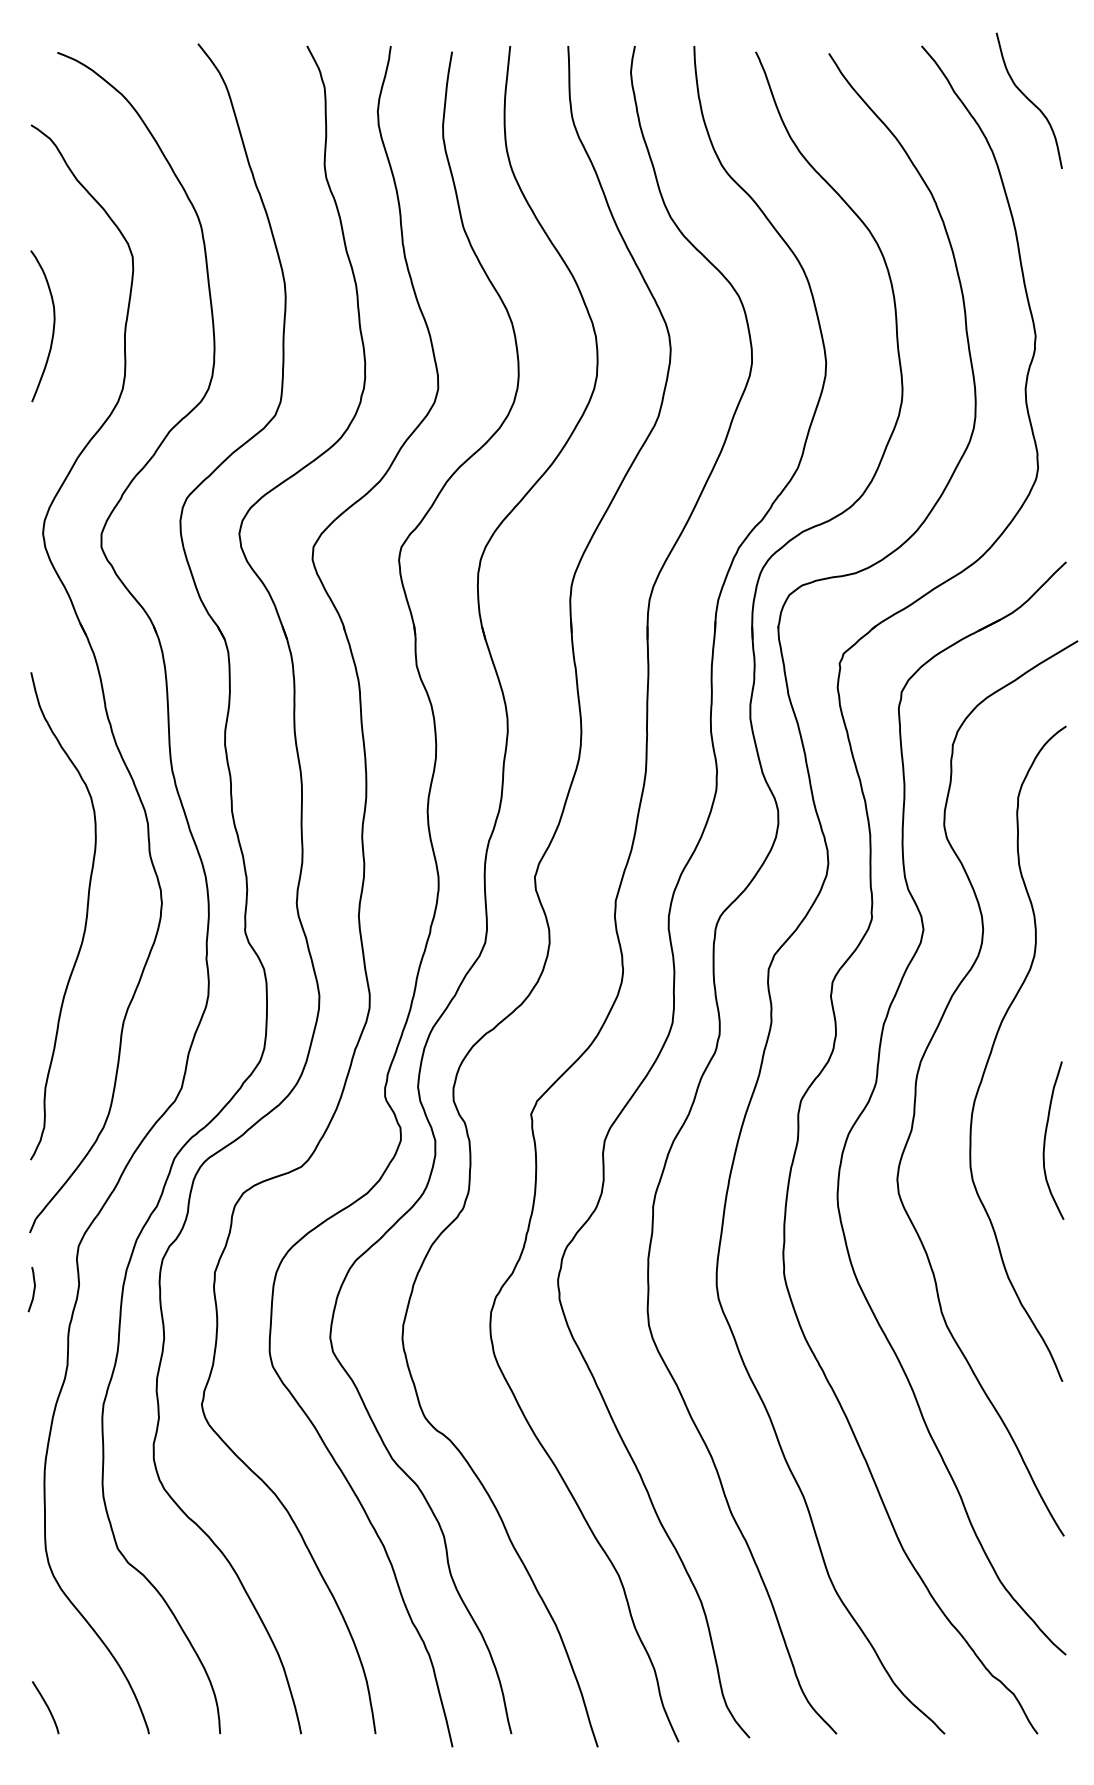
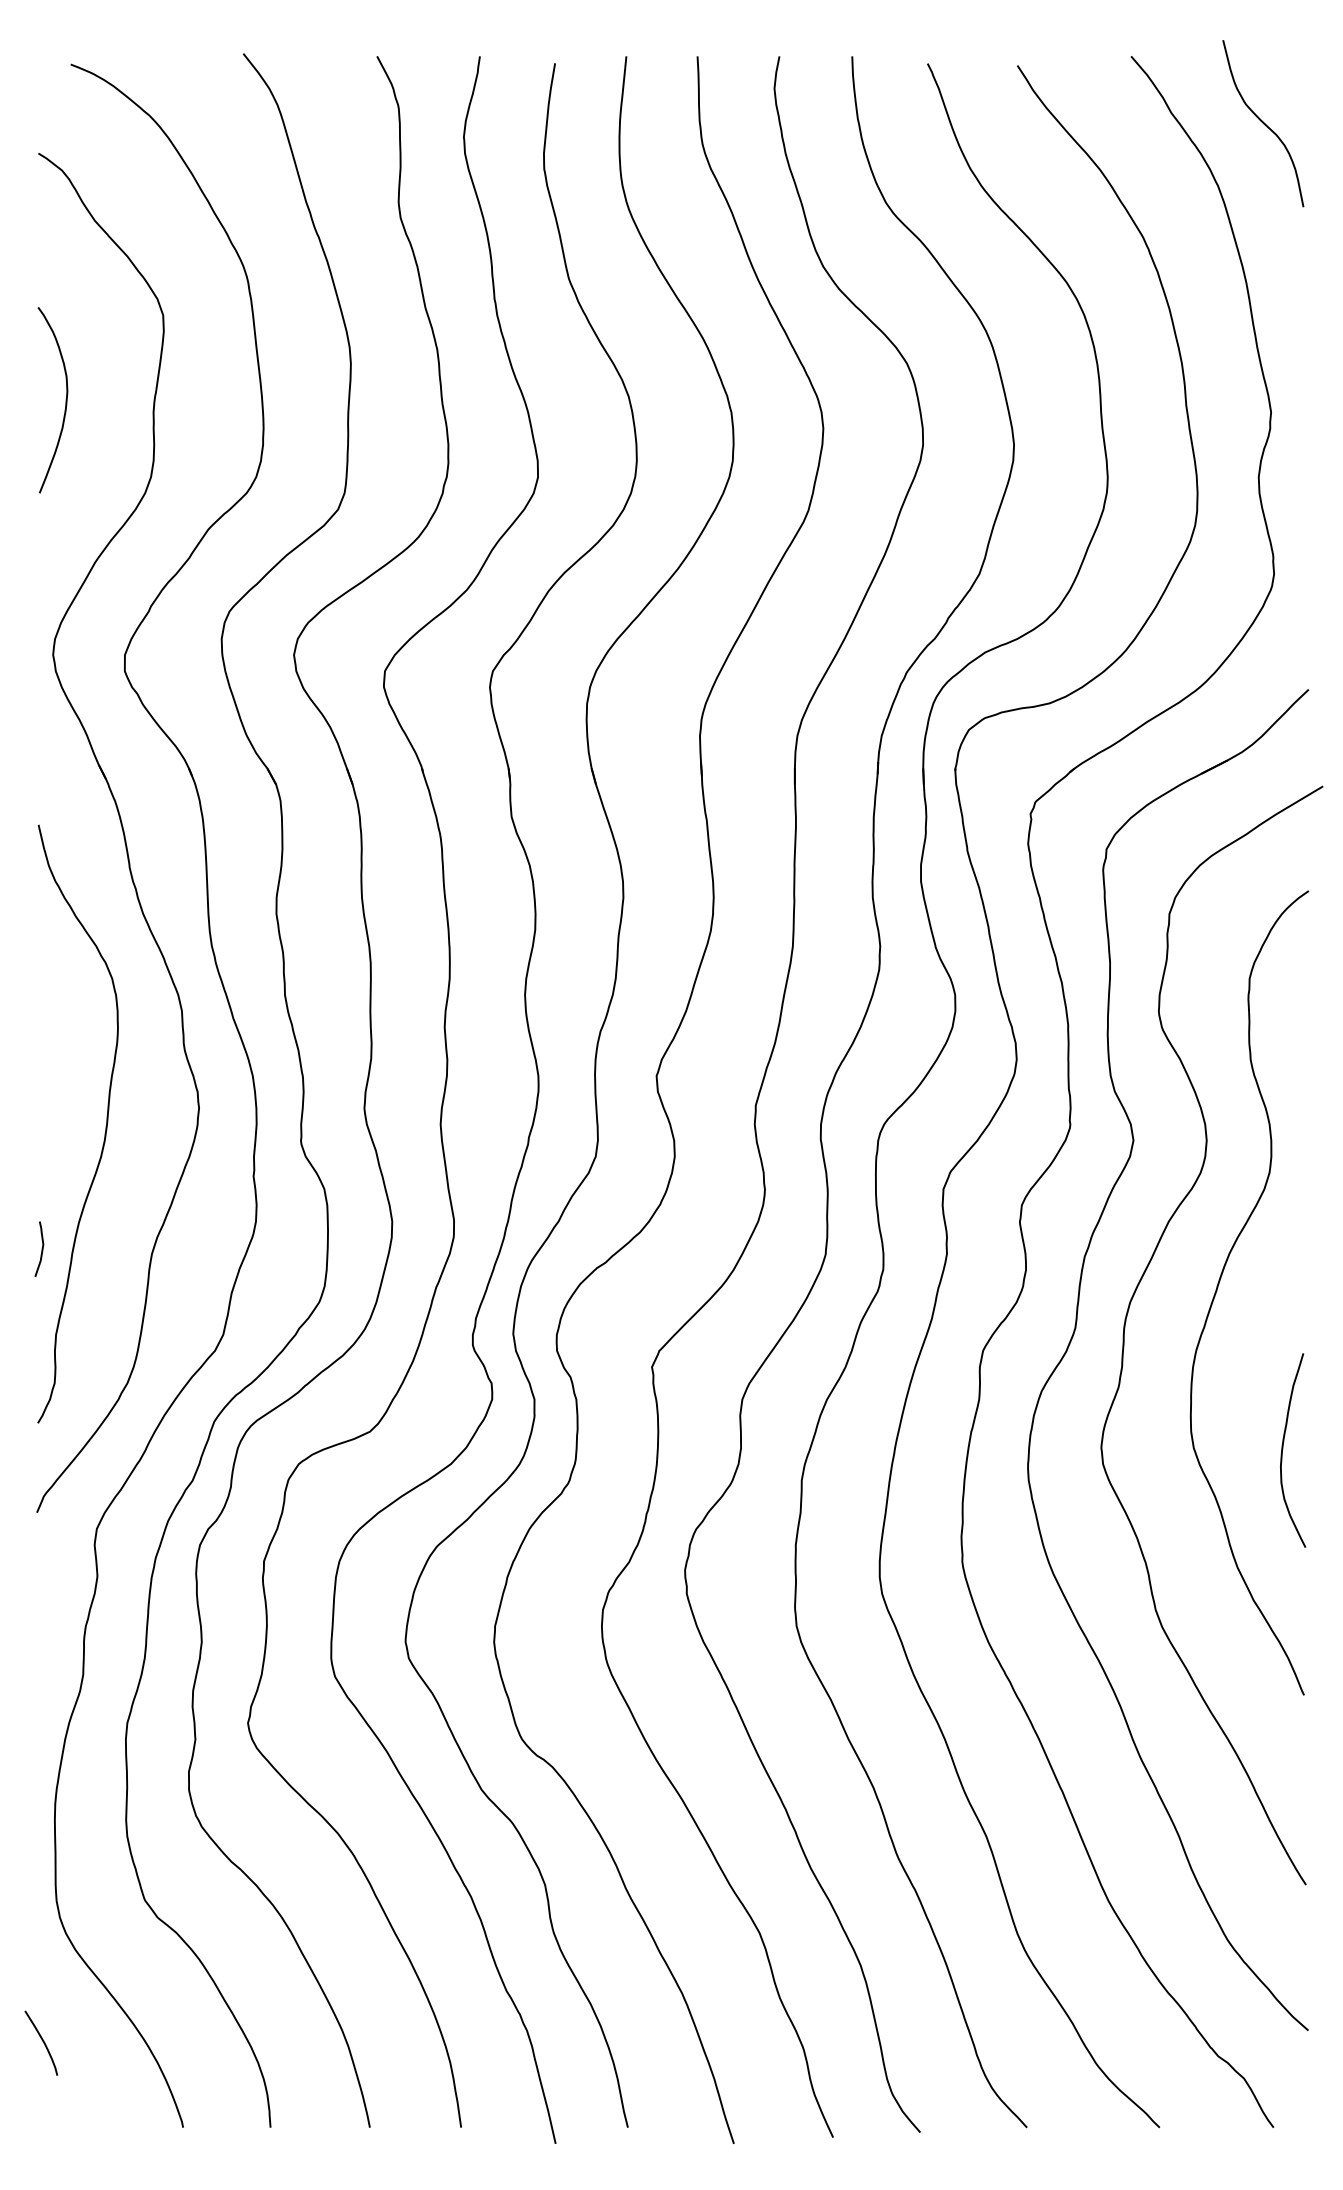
curve: (1045, 1139) -> (1283, 1449), moved
curve: (33, 1288) -> (41, 1248), moved
curve: (46, 1706) -> (42, 2041), moved

